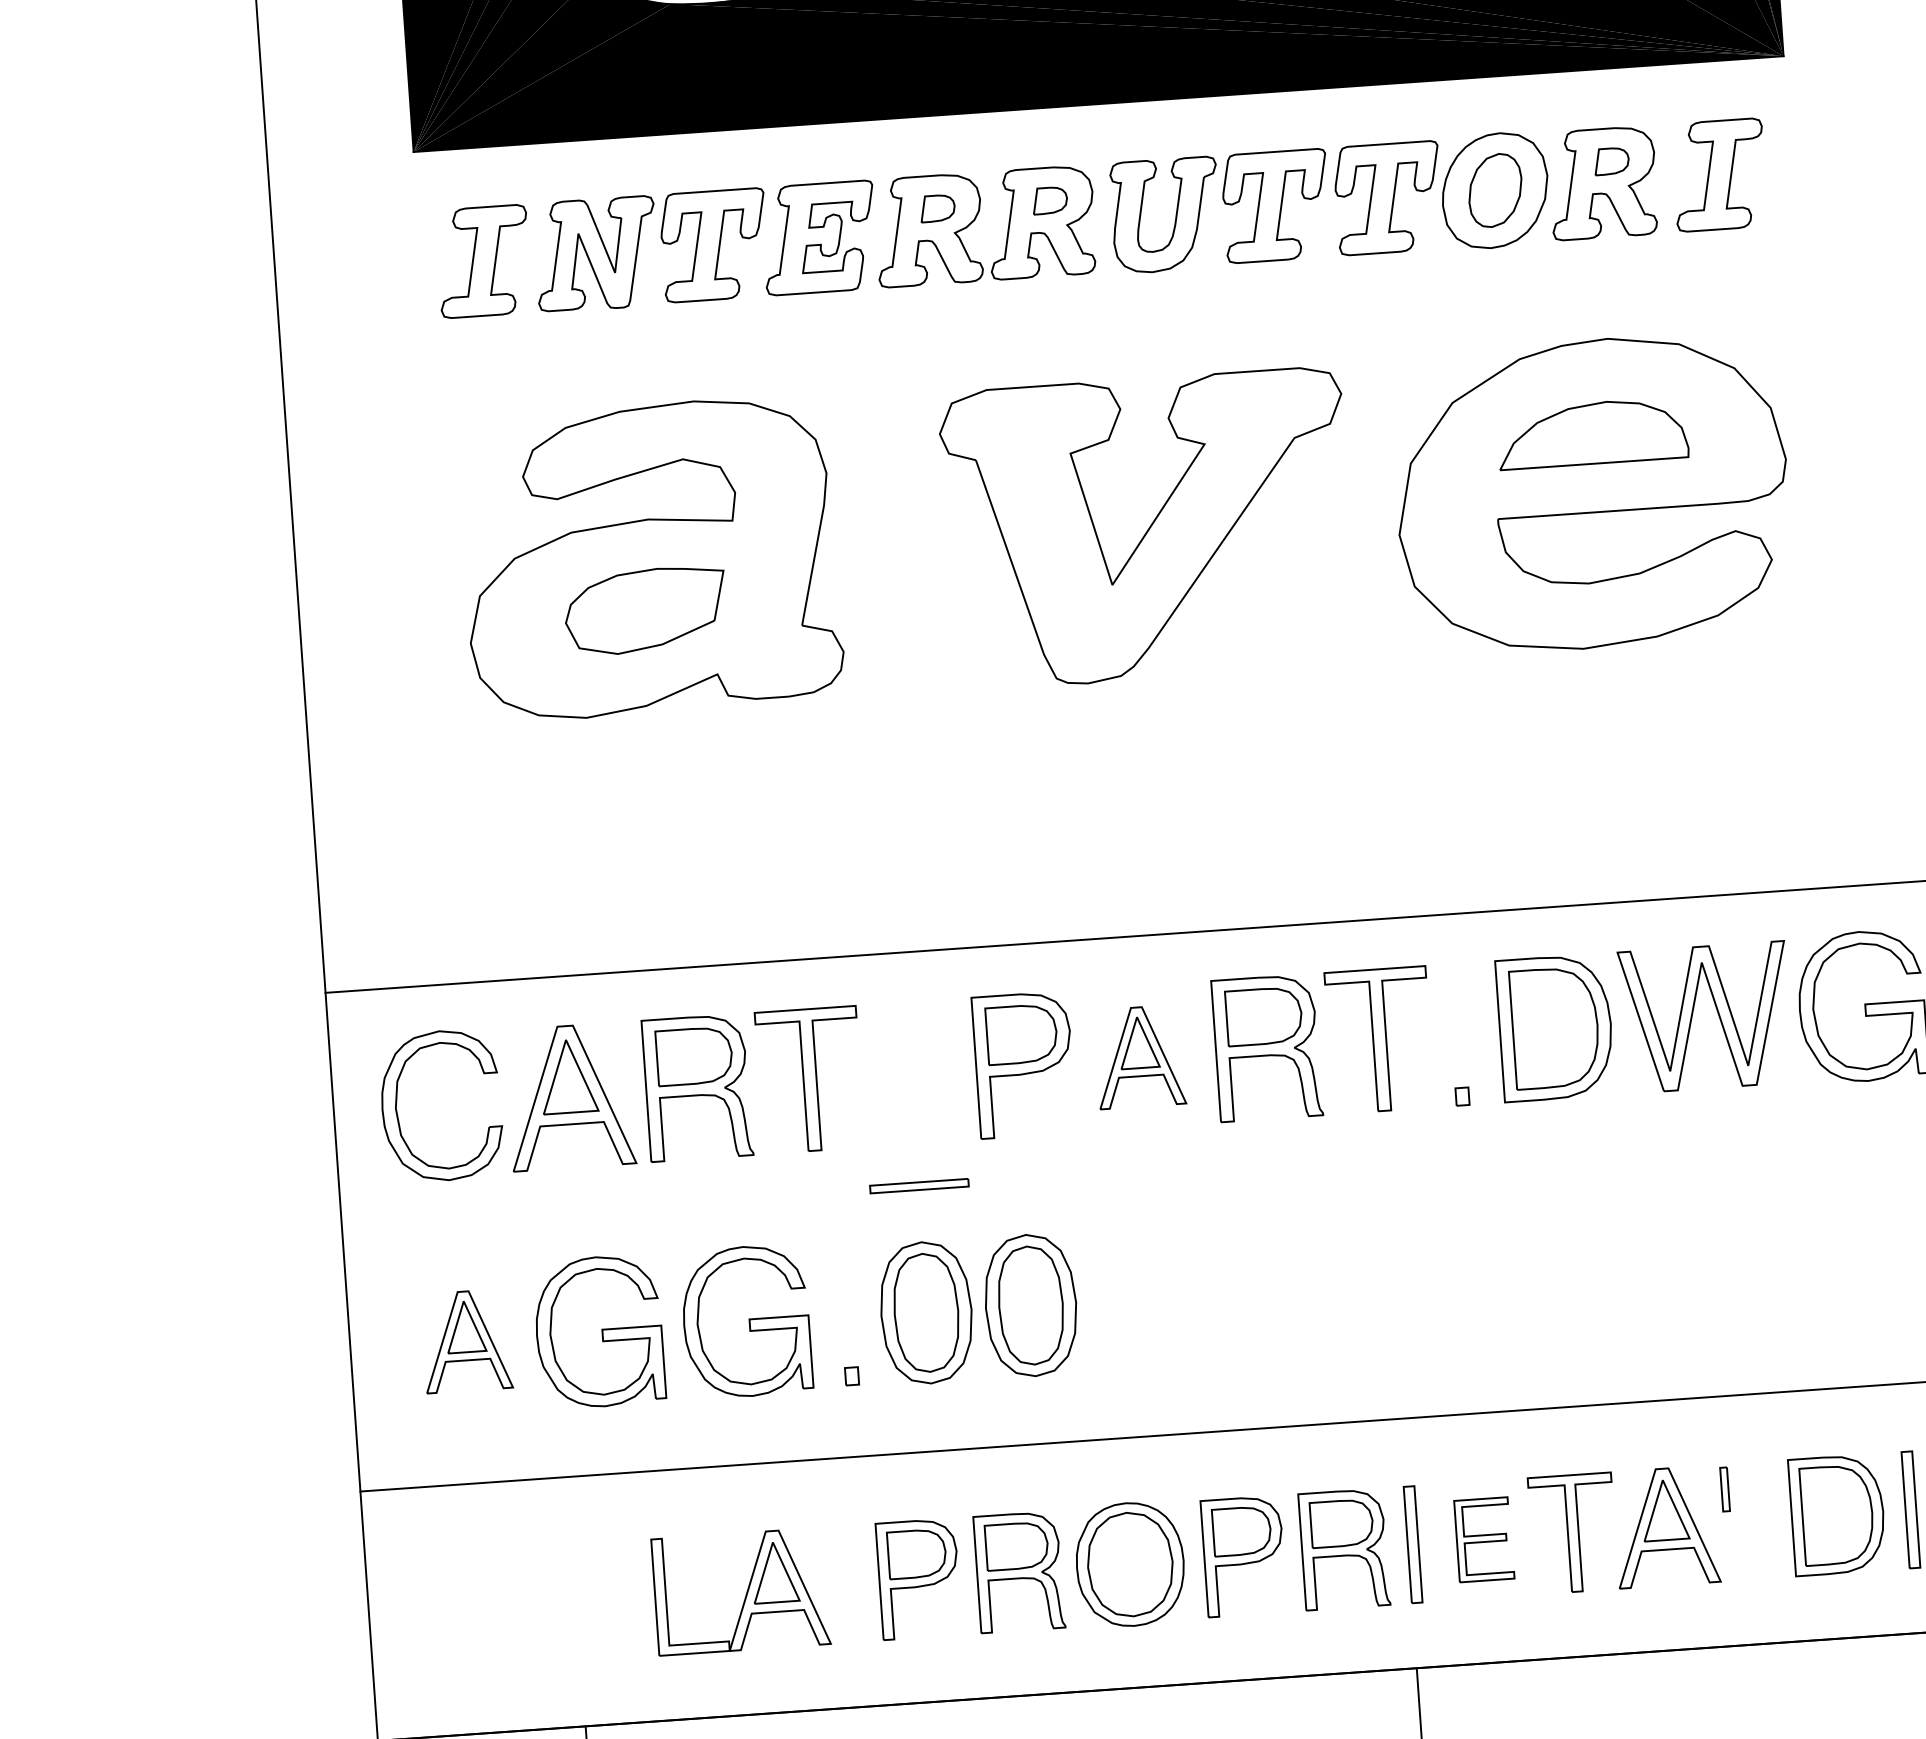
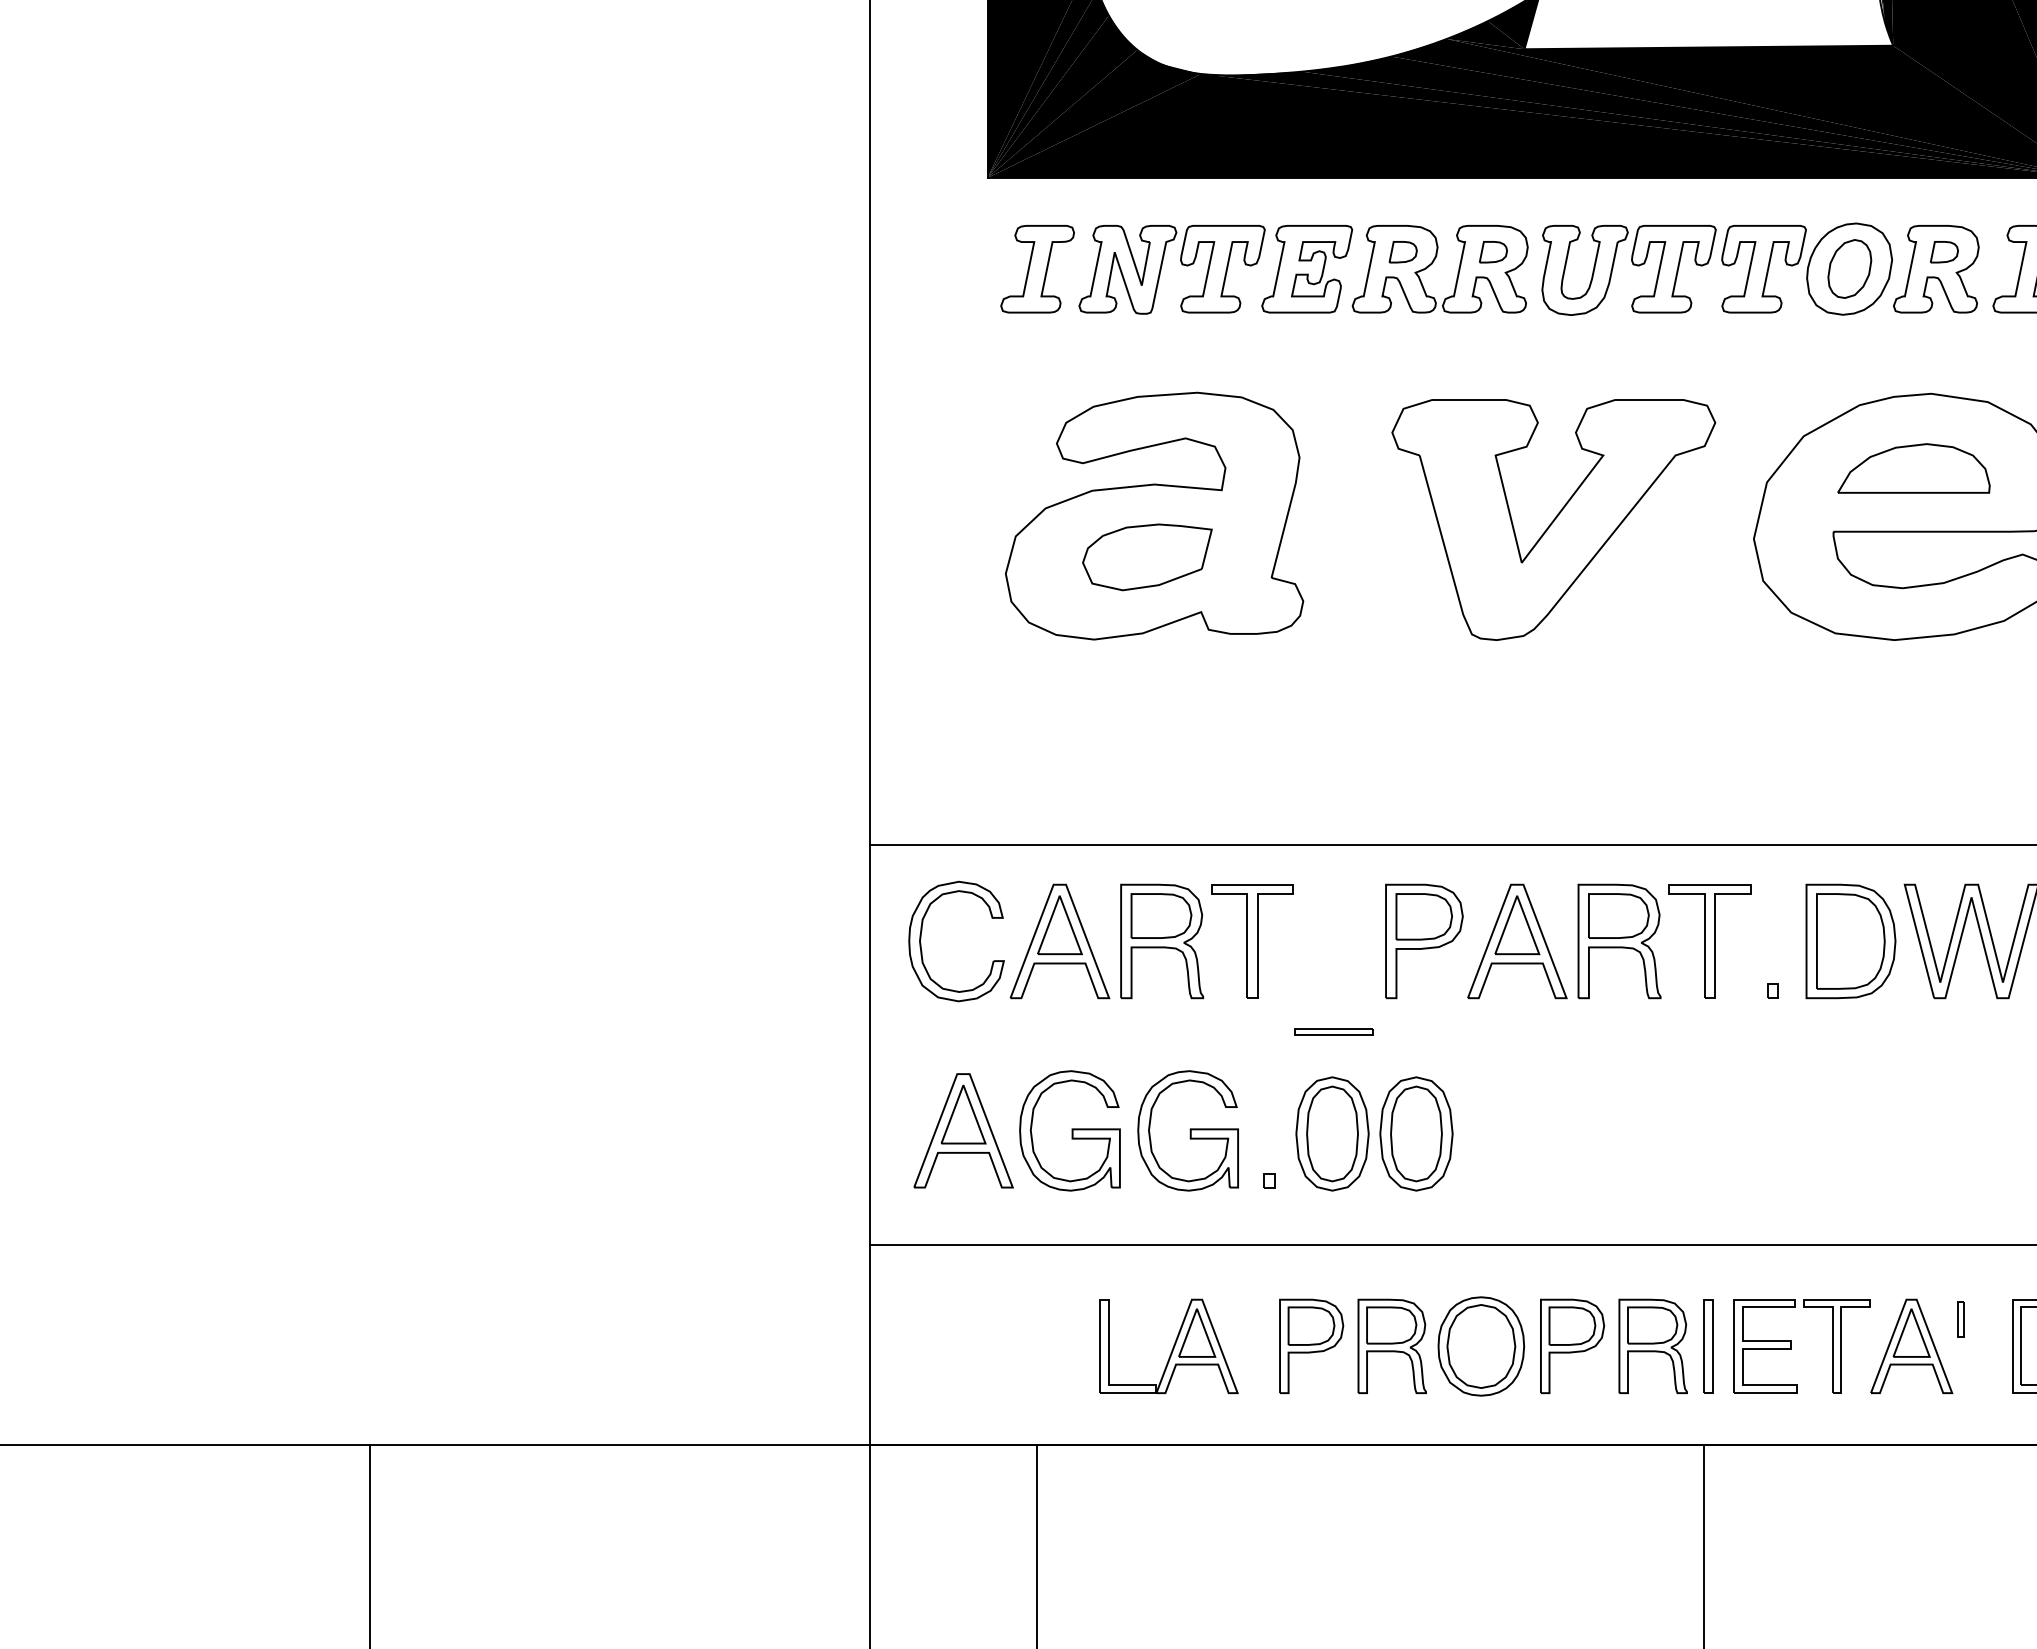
part: (1140, 1057) -> (1517, 941), size x1.43
part: (466, 1340) -> (963, 1130), size x1.43
part: (1484, 1539) -> (1765, 1346), size x1.43

